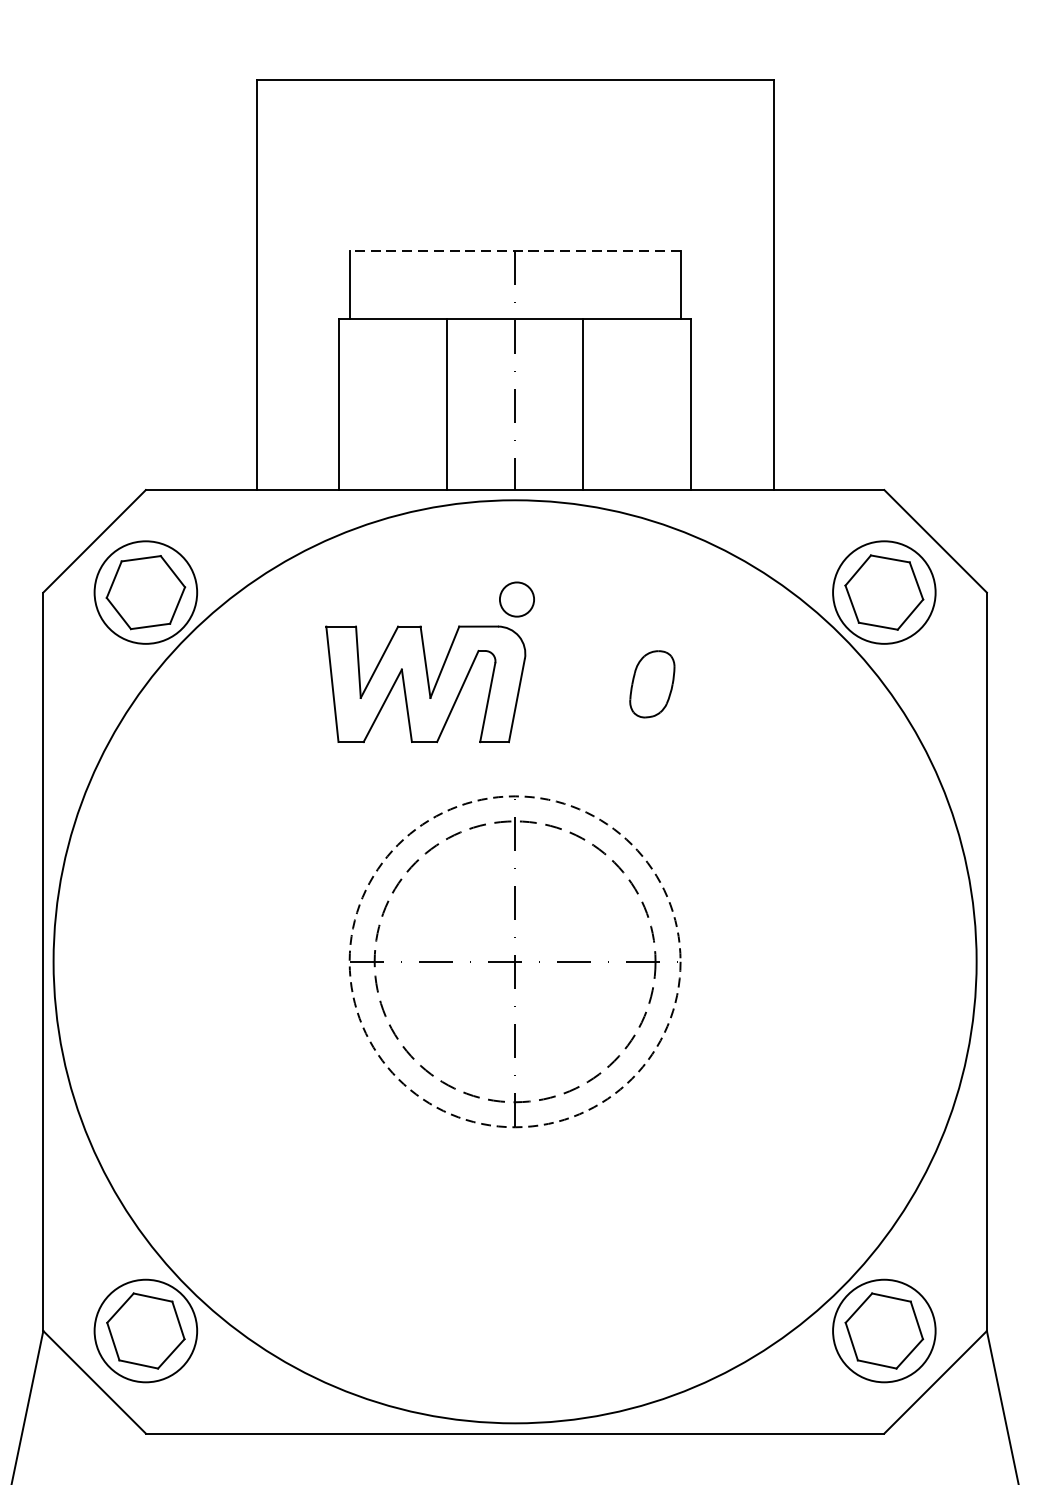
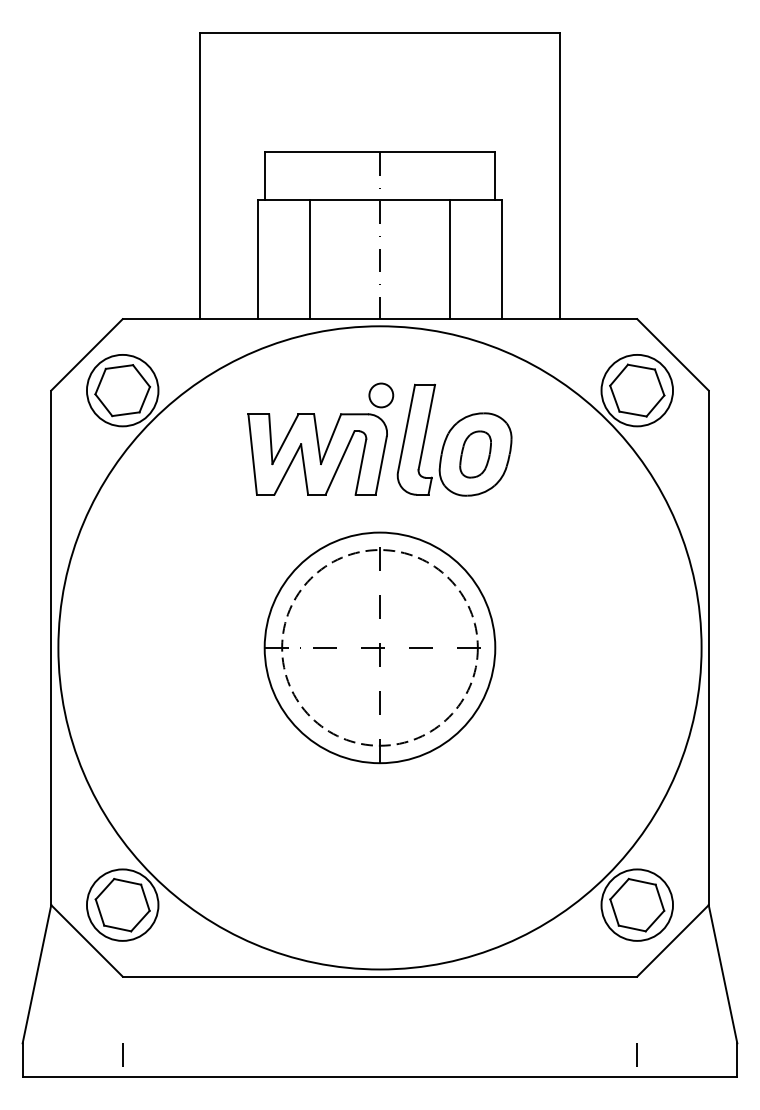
line: (514, 250) -> (379, 152), dashed -> solid
line: (446, 404) -> (309, 259), moved
line: (583, 404) -> (450, 259), moved
part: (622, 662) -> (454, 439), added
circle: (514, 961) -> (379, 647), dashed -> solid

